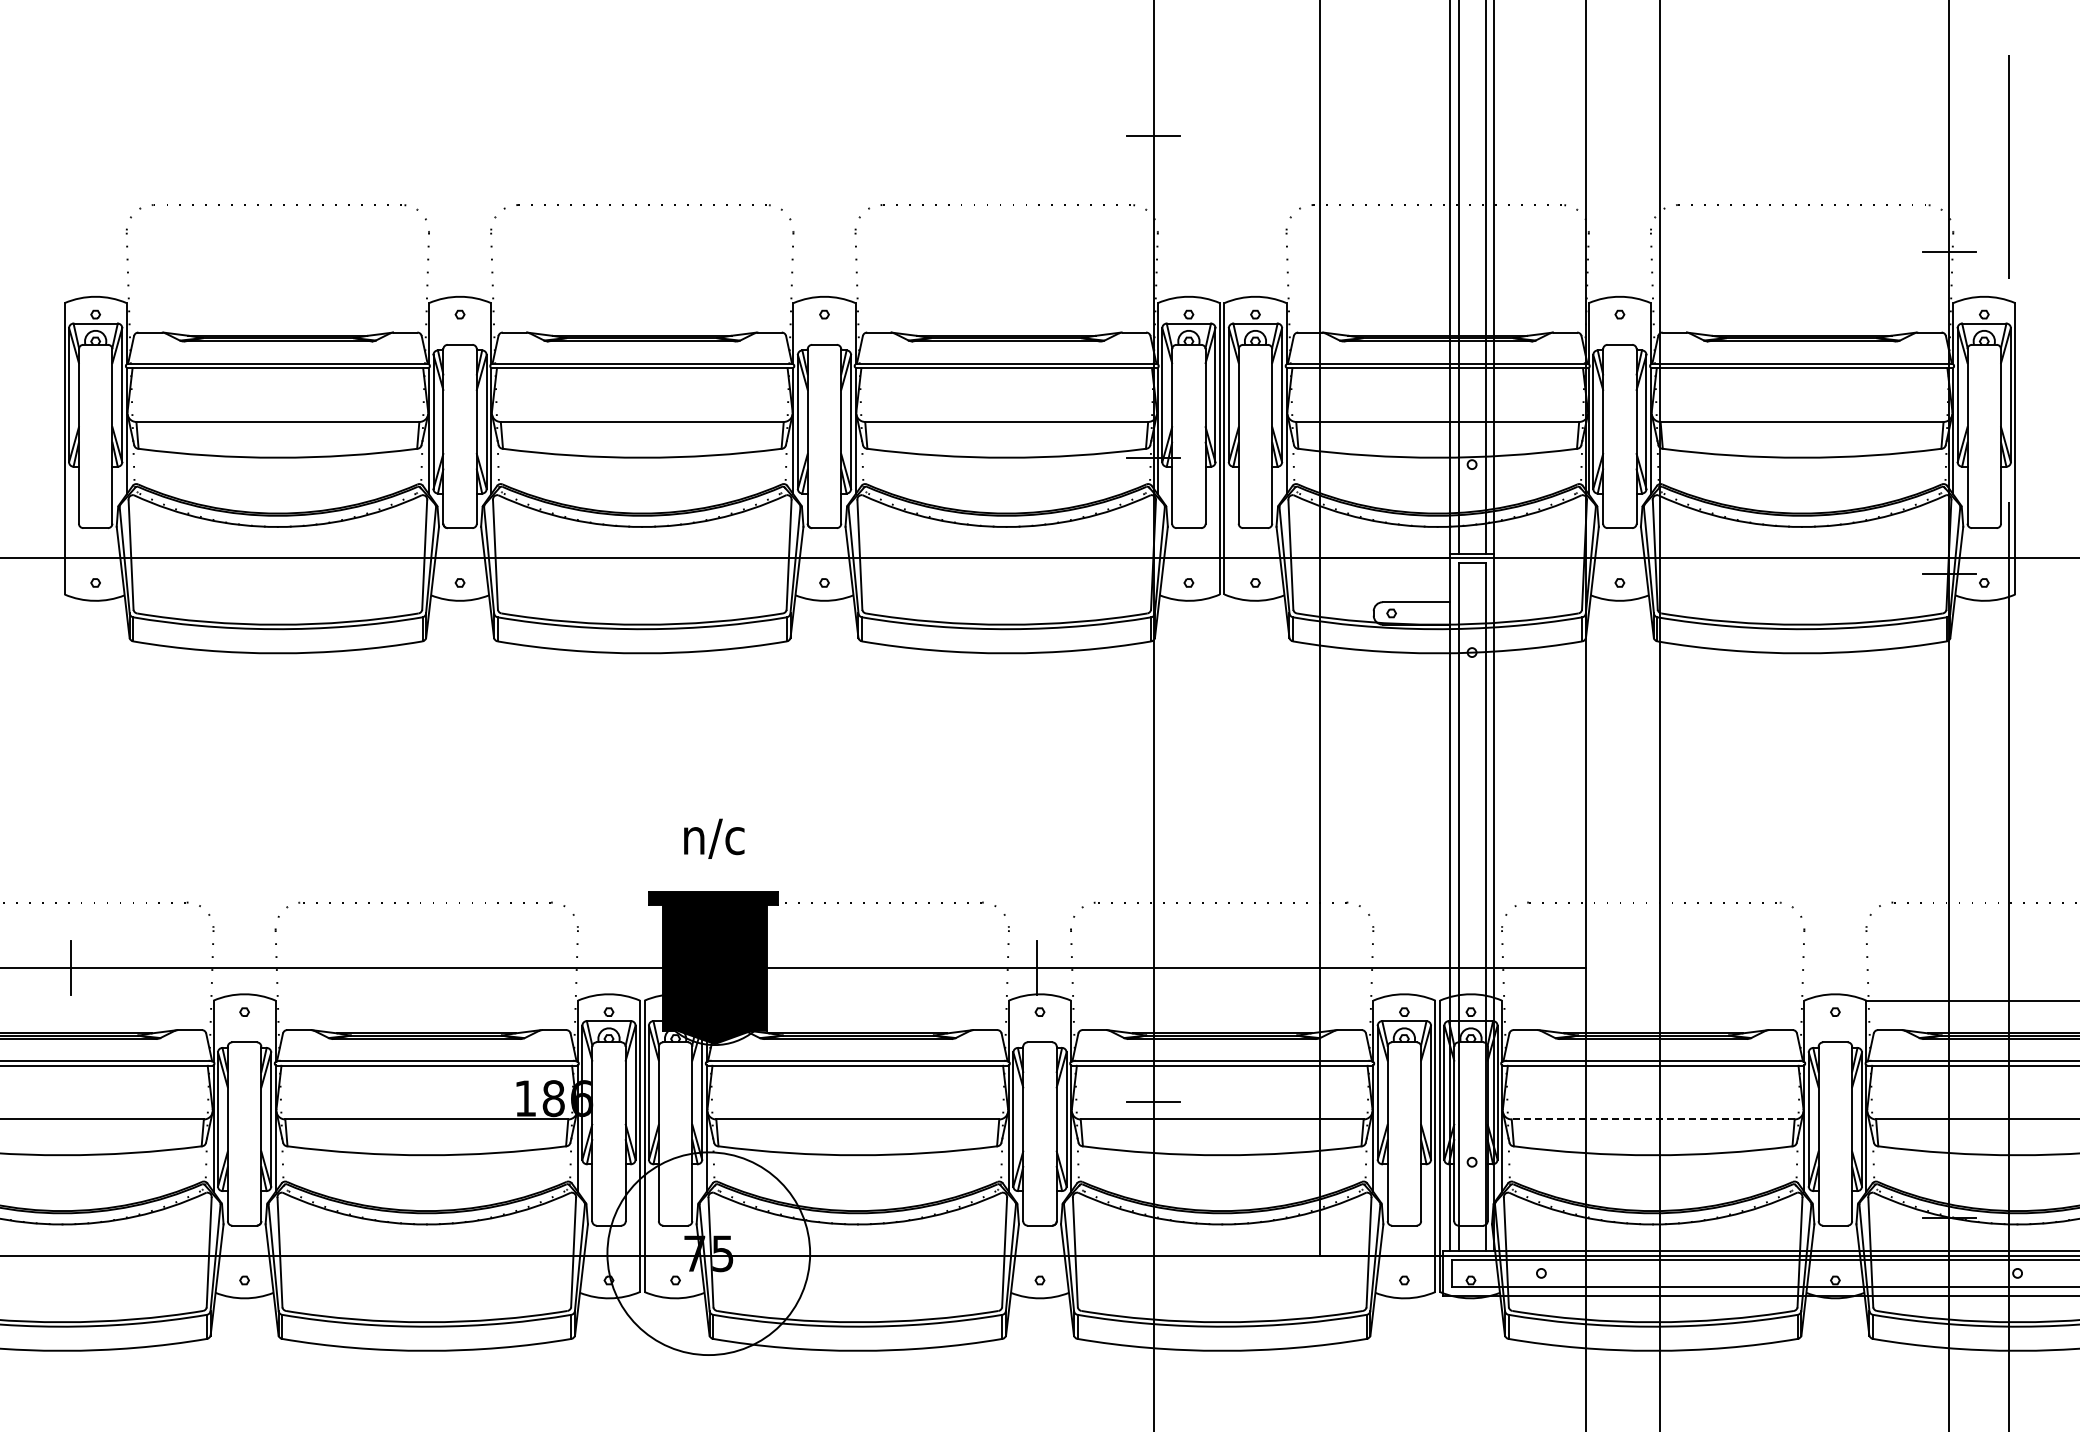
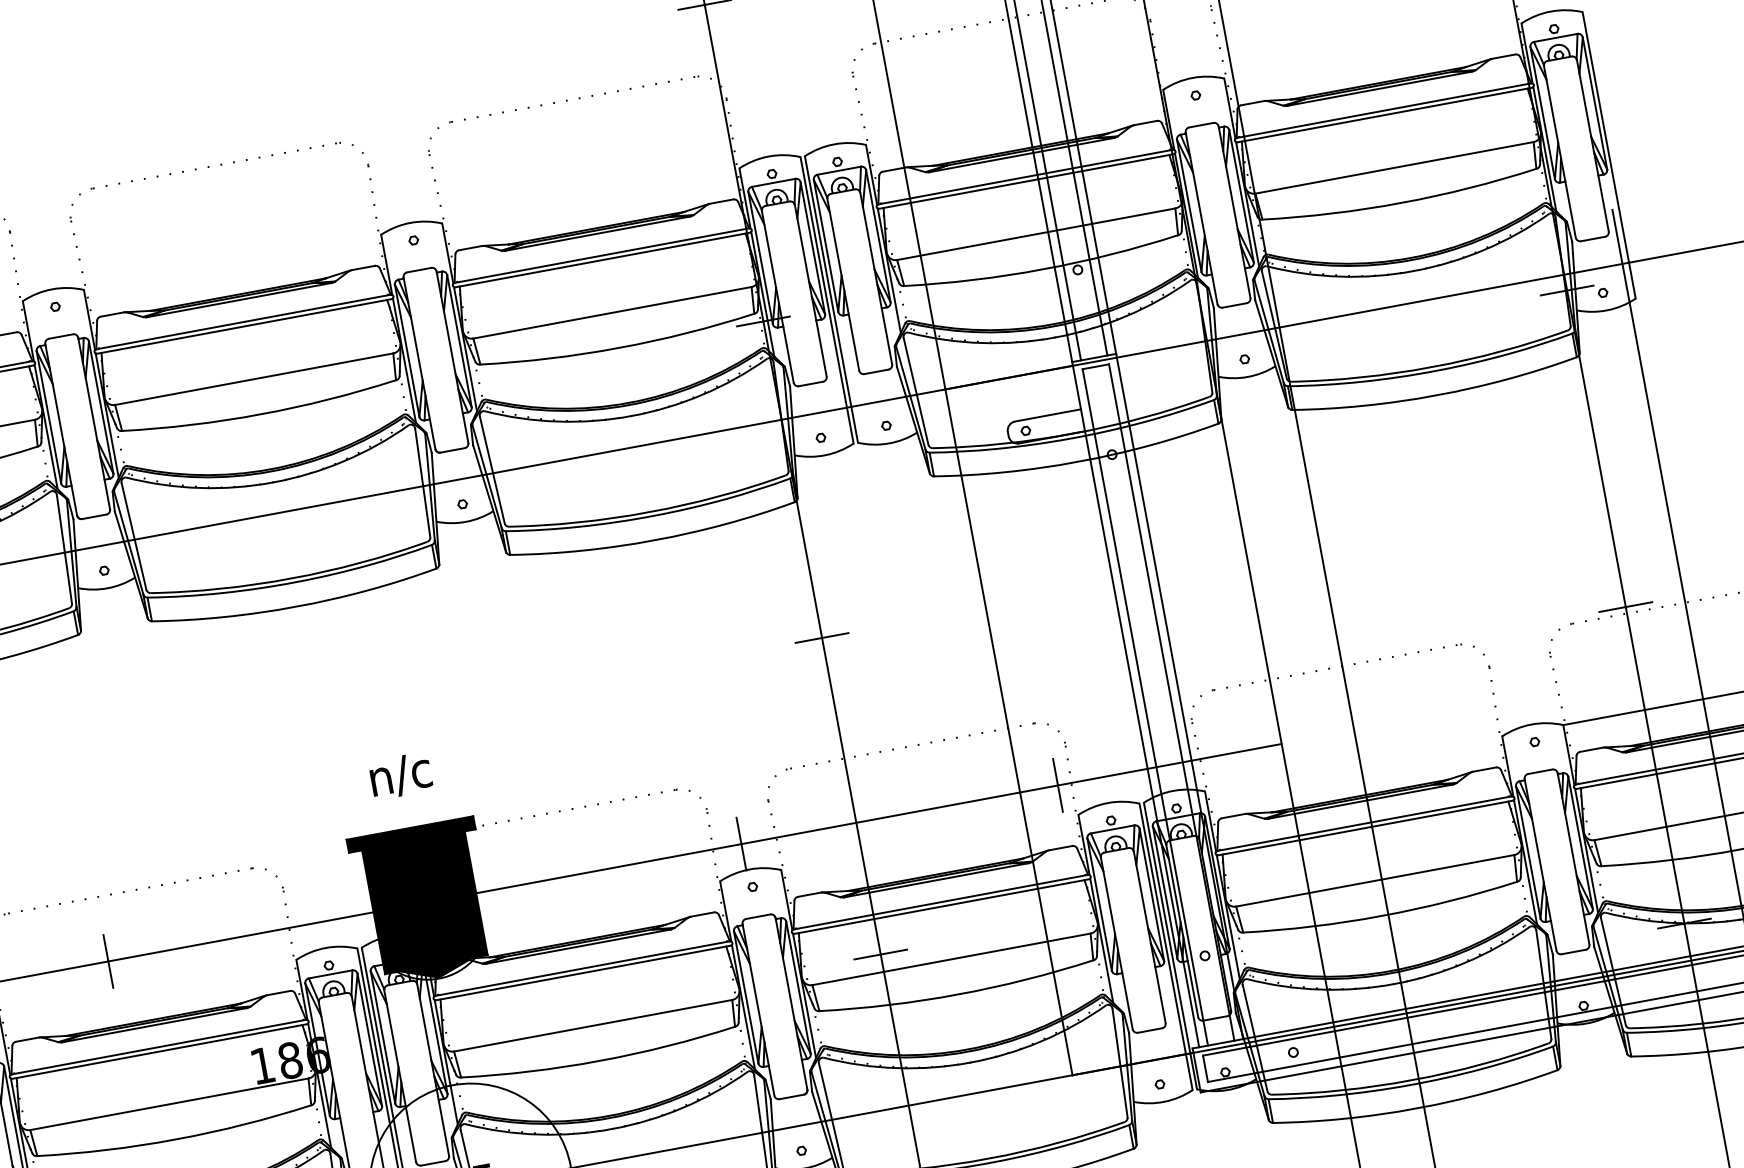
line: (1153, 779) -> (821, 637), added
line: (1949, 895) -> (1625, 606), added
line: (392, 967) -> (107, 961), added
line: (1358, 967) -> (1057, 785), added
line: (1652, 1119) -> (1374, 880), dashed -> solid

